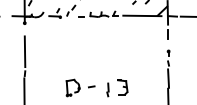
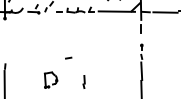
line: (24, 51) -> (4, 45), removed
line: (91, 86) -> (68, 57), moved
part: (122, 87) -> (97, 79), removed

